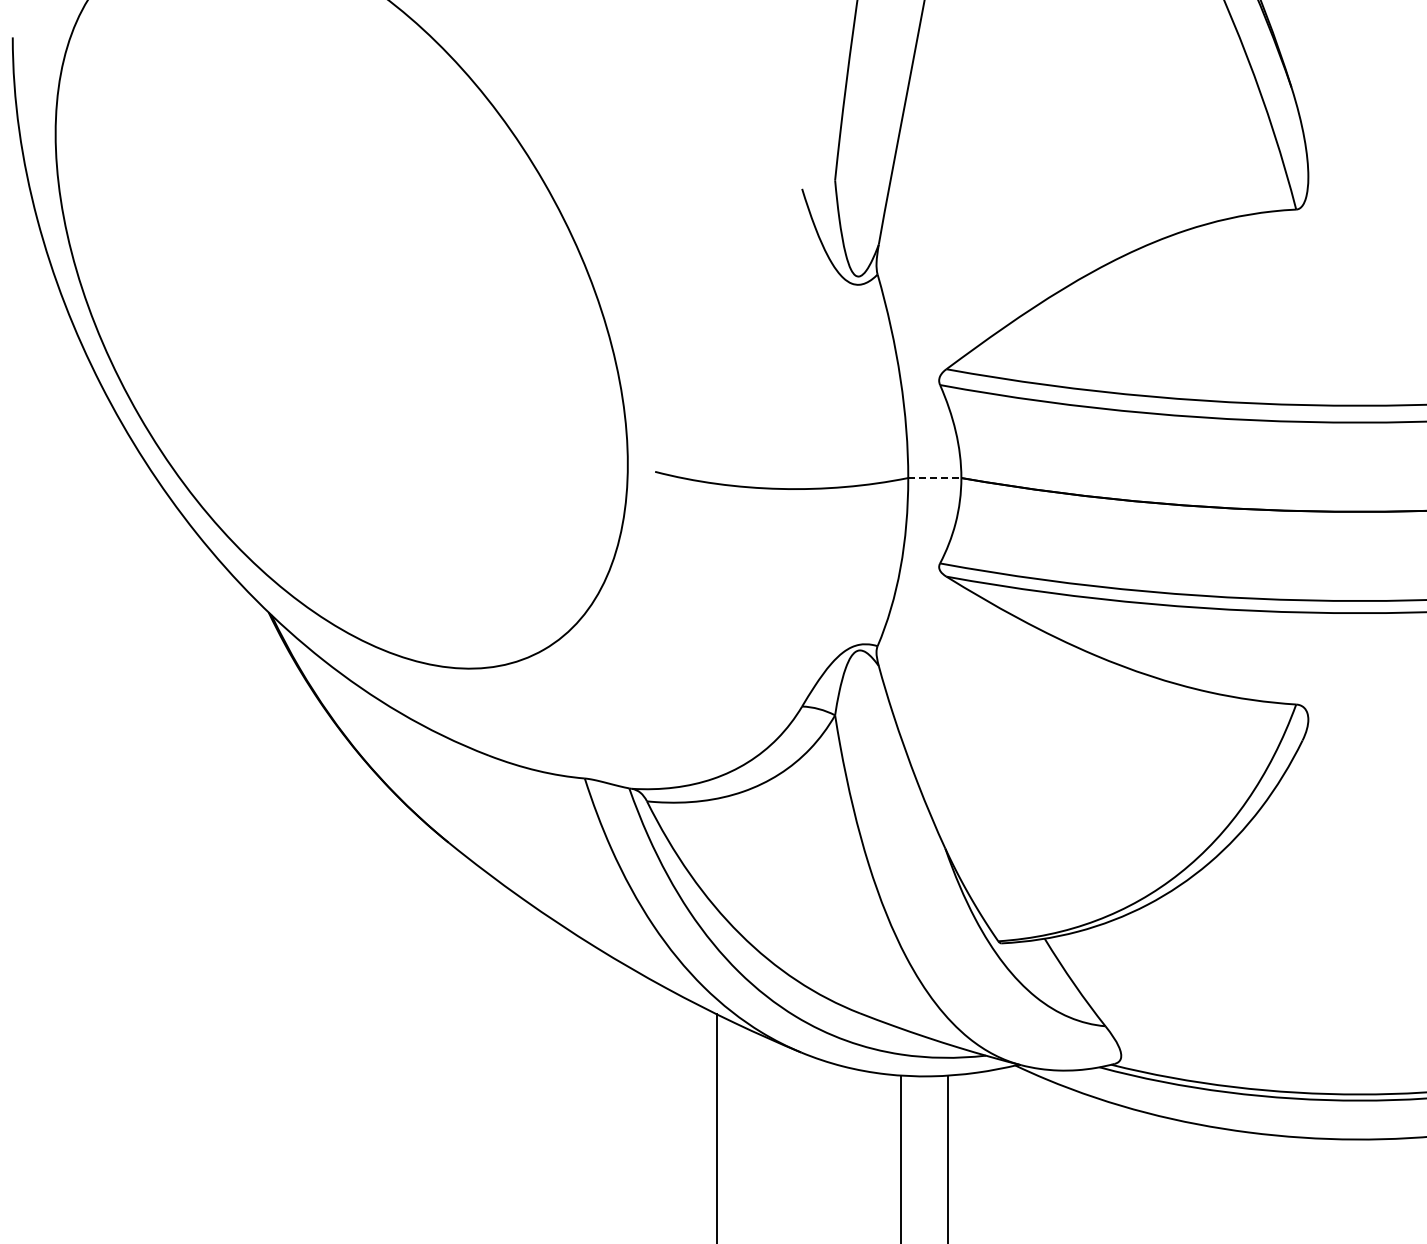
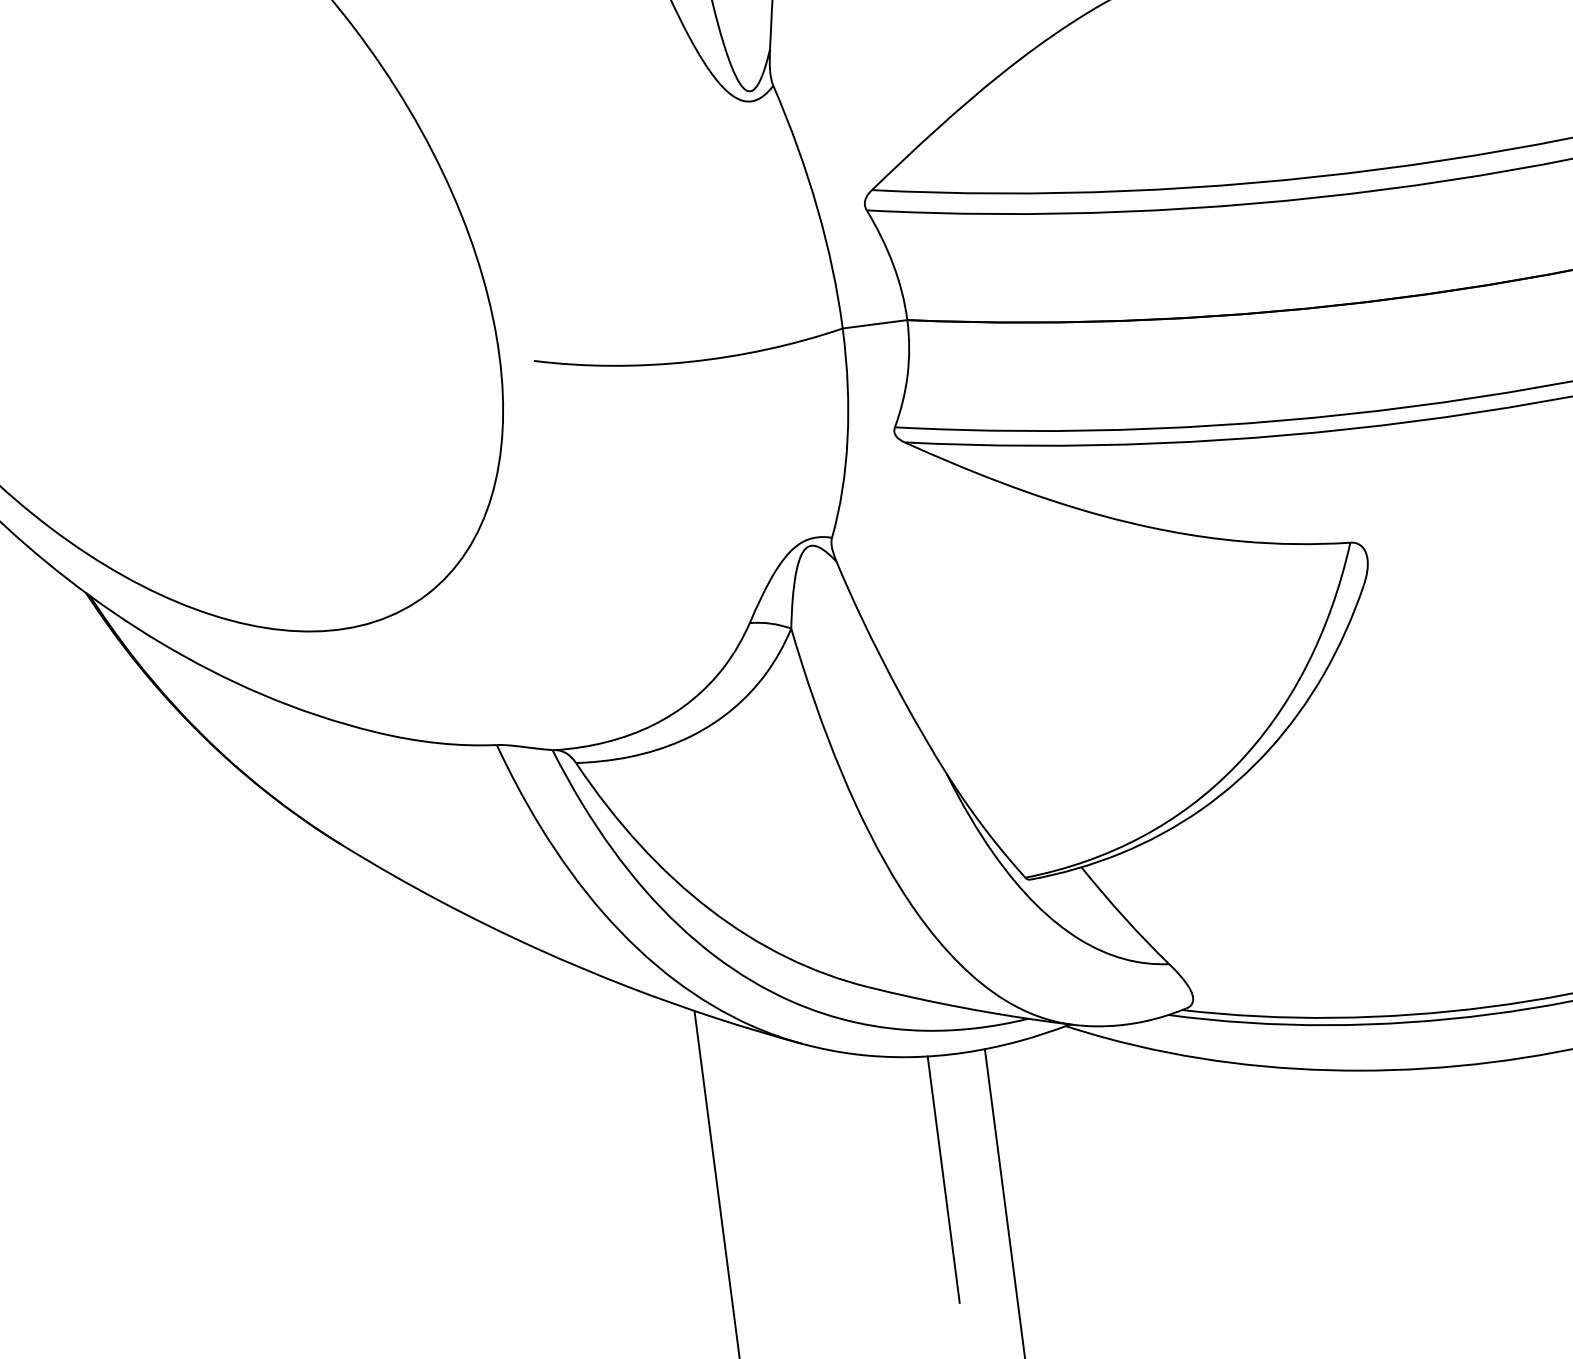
line: (934, 478) -> (874, 324), dashed -> solid

